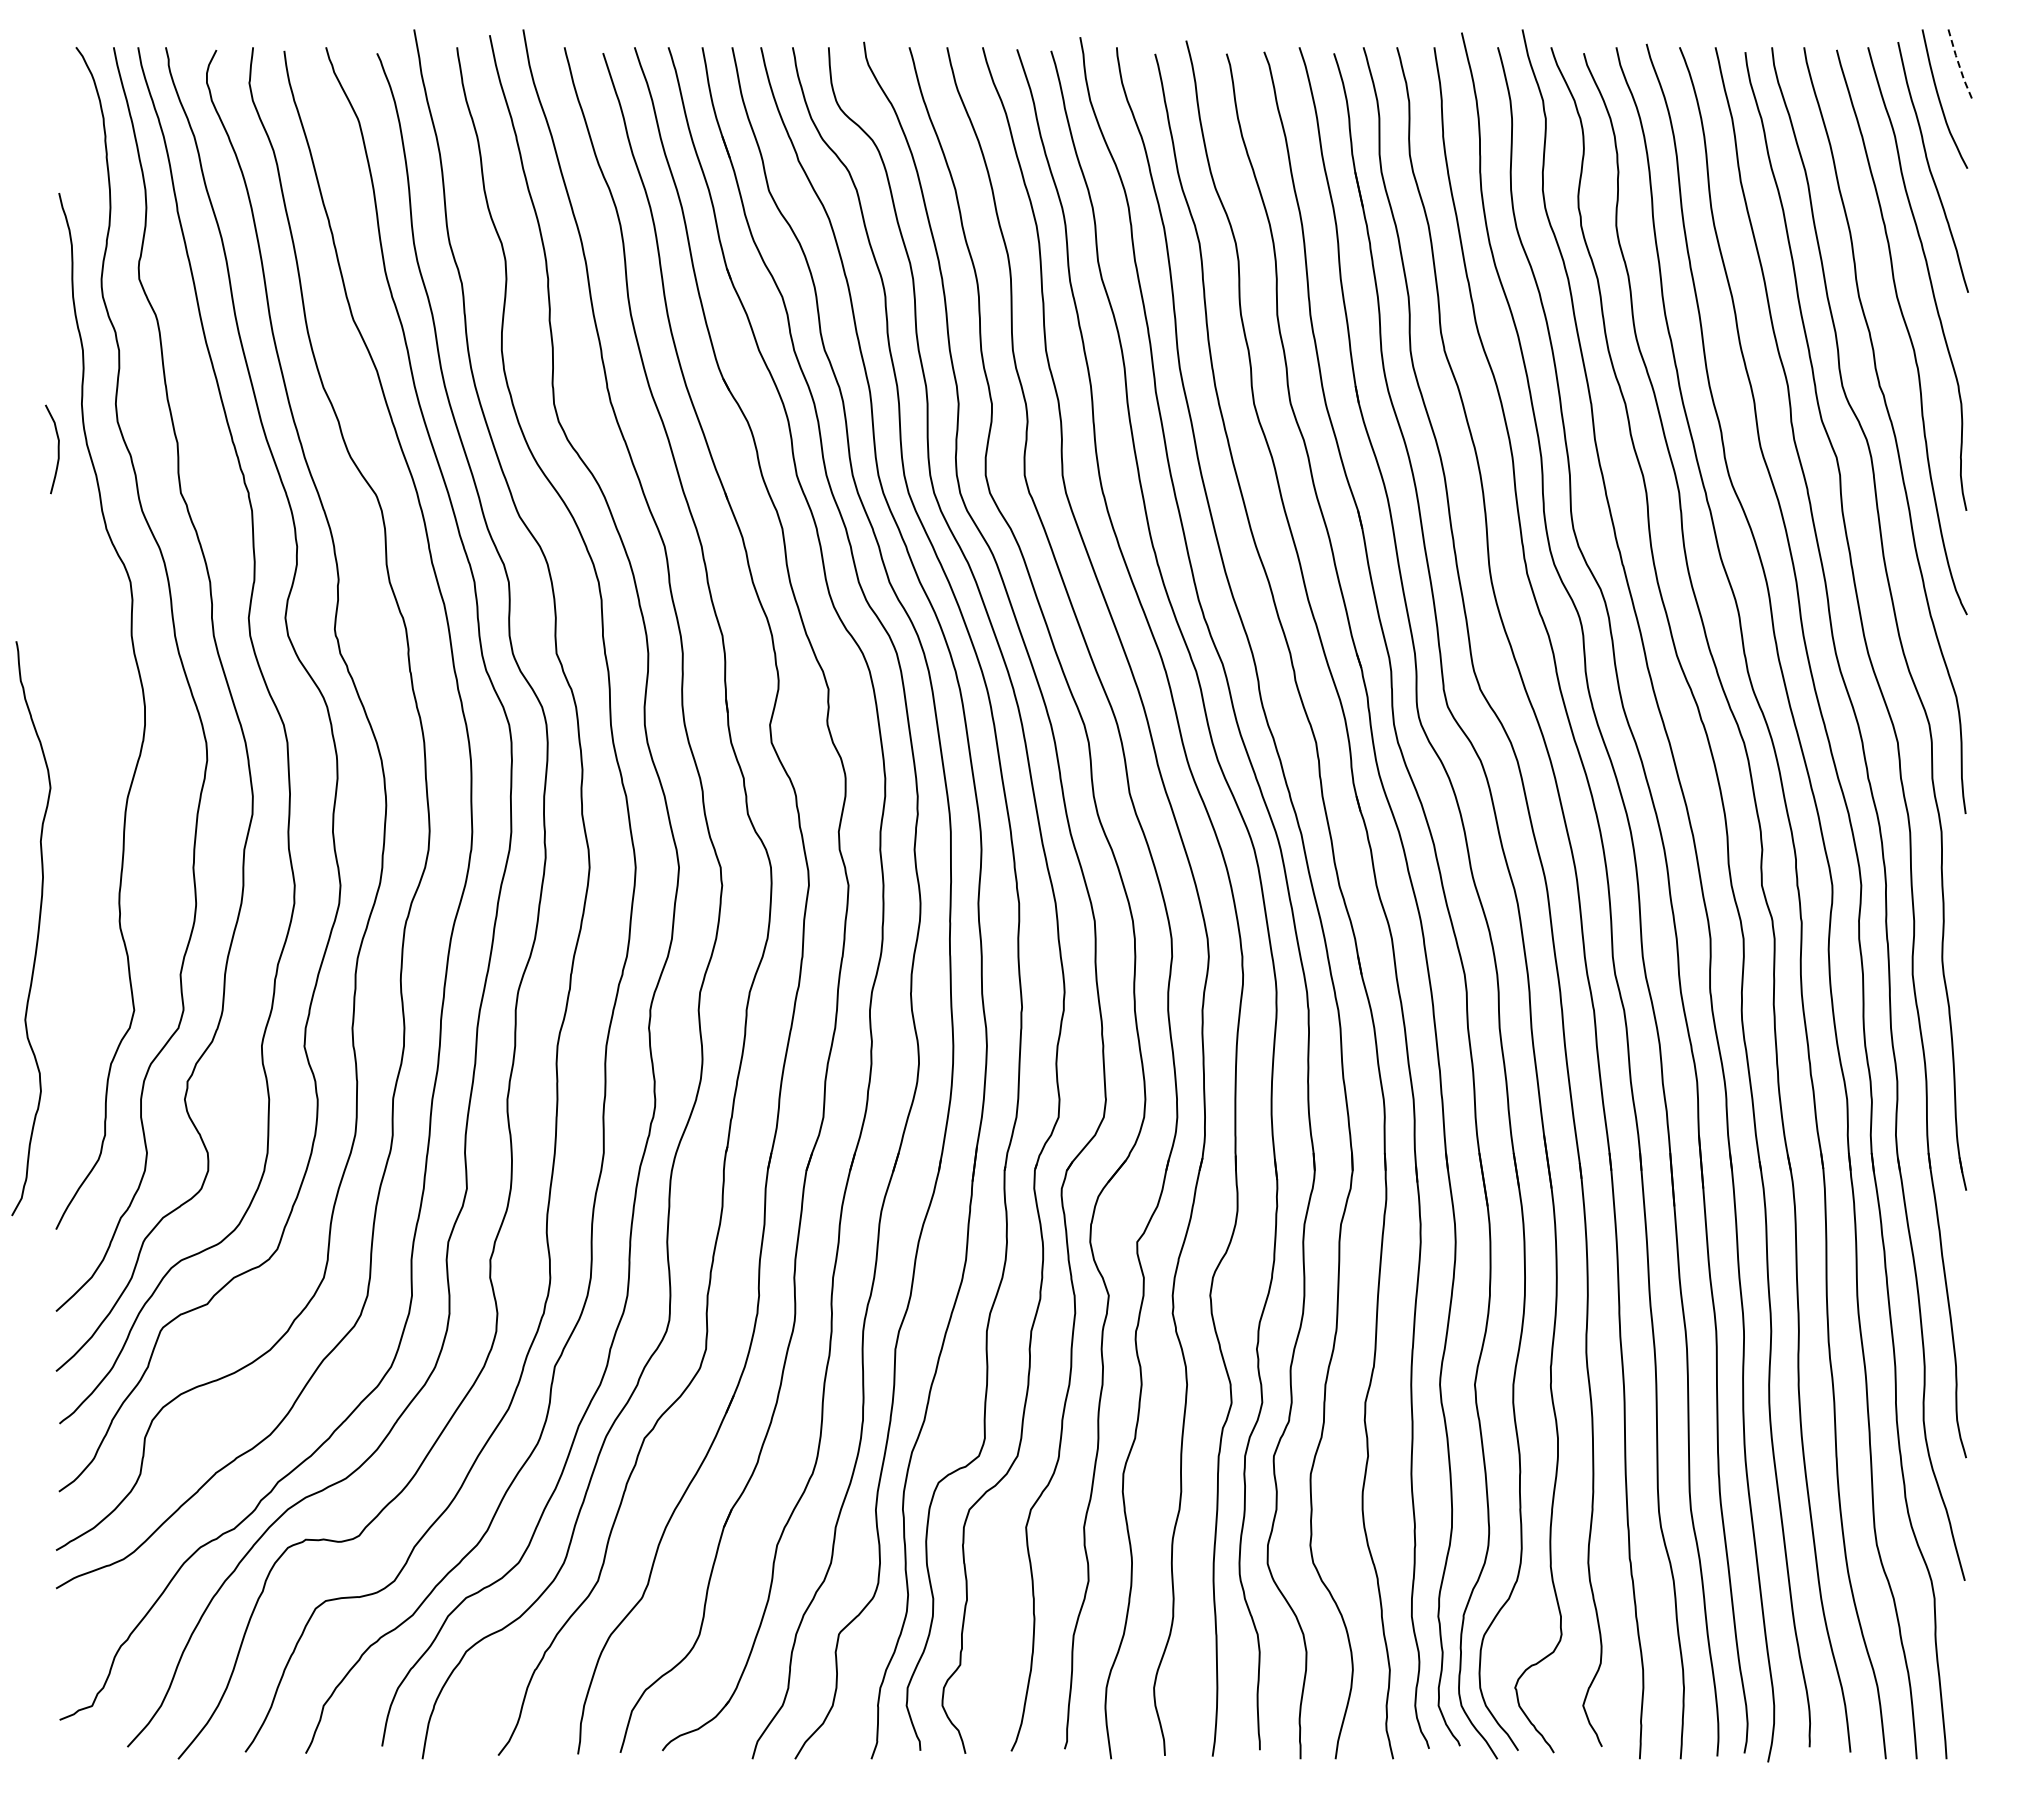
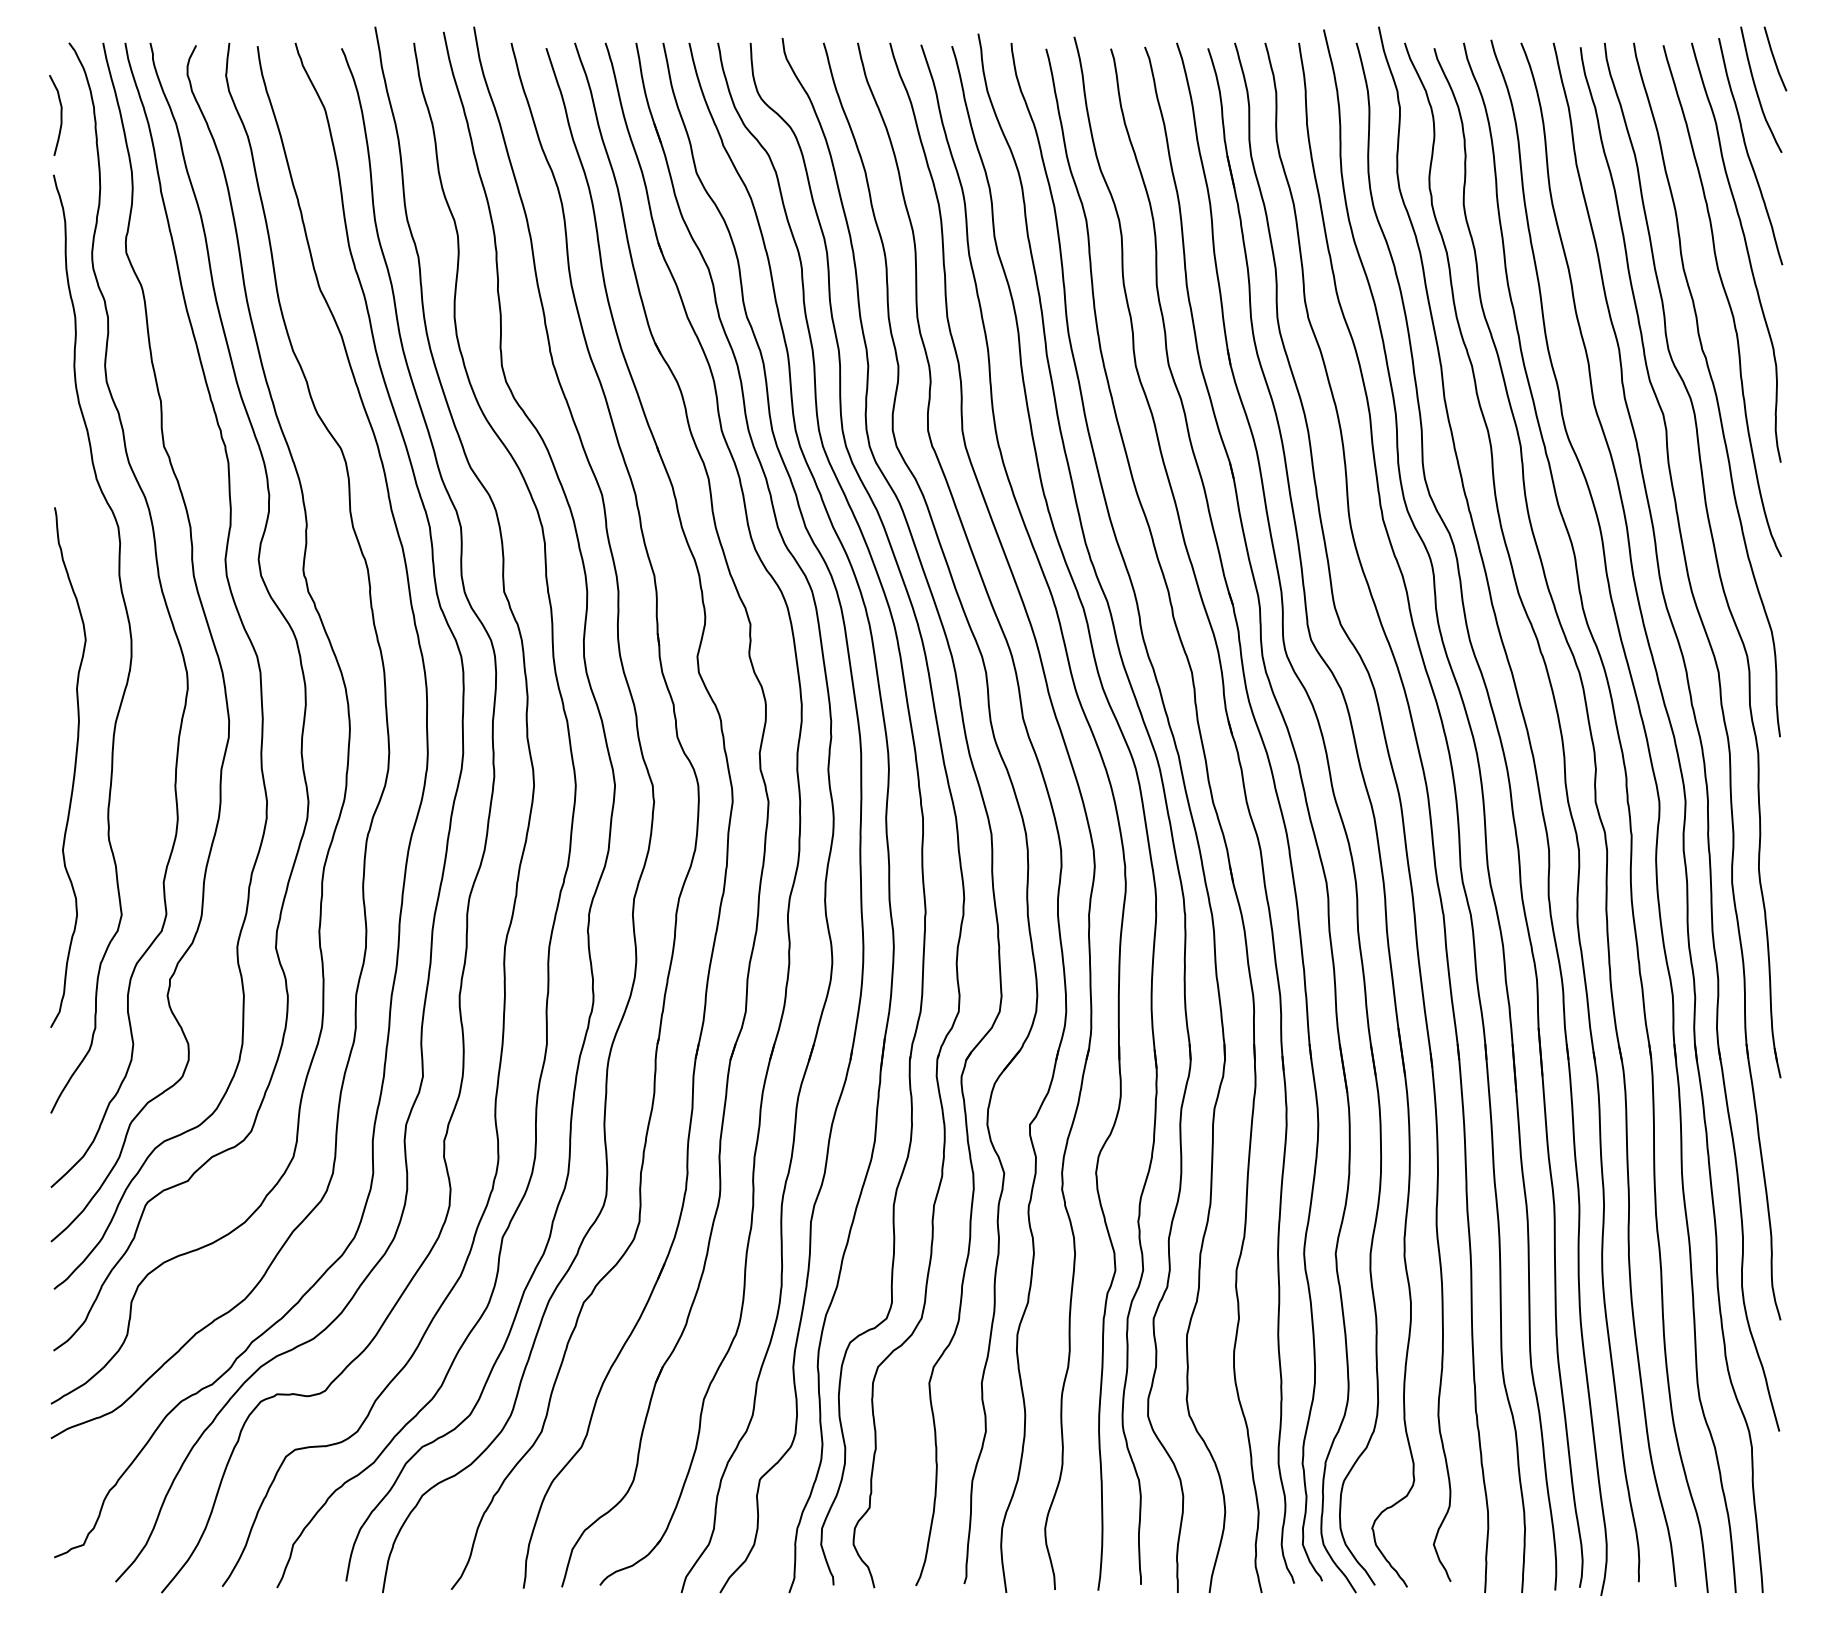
line: (1959, 65) -> (1774, 59), dashed -> solid
curve: (57, 449) -> (60, 115), moved
curve: (37, 929) -> (73, 768), moved

